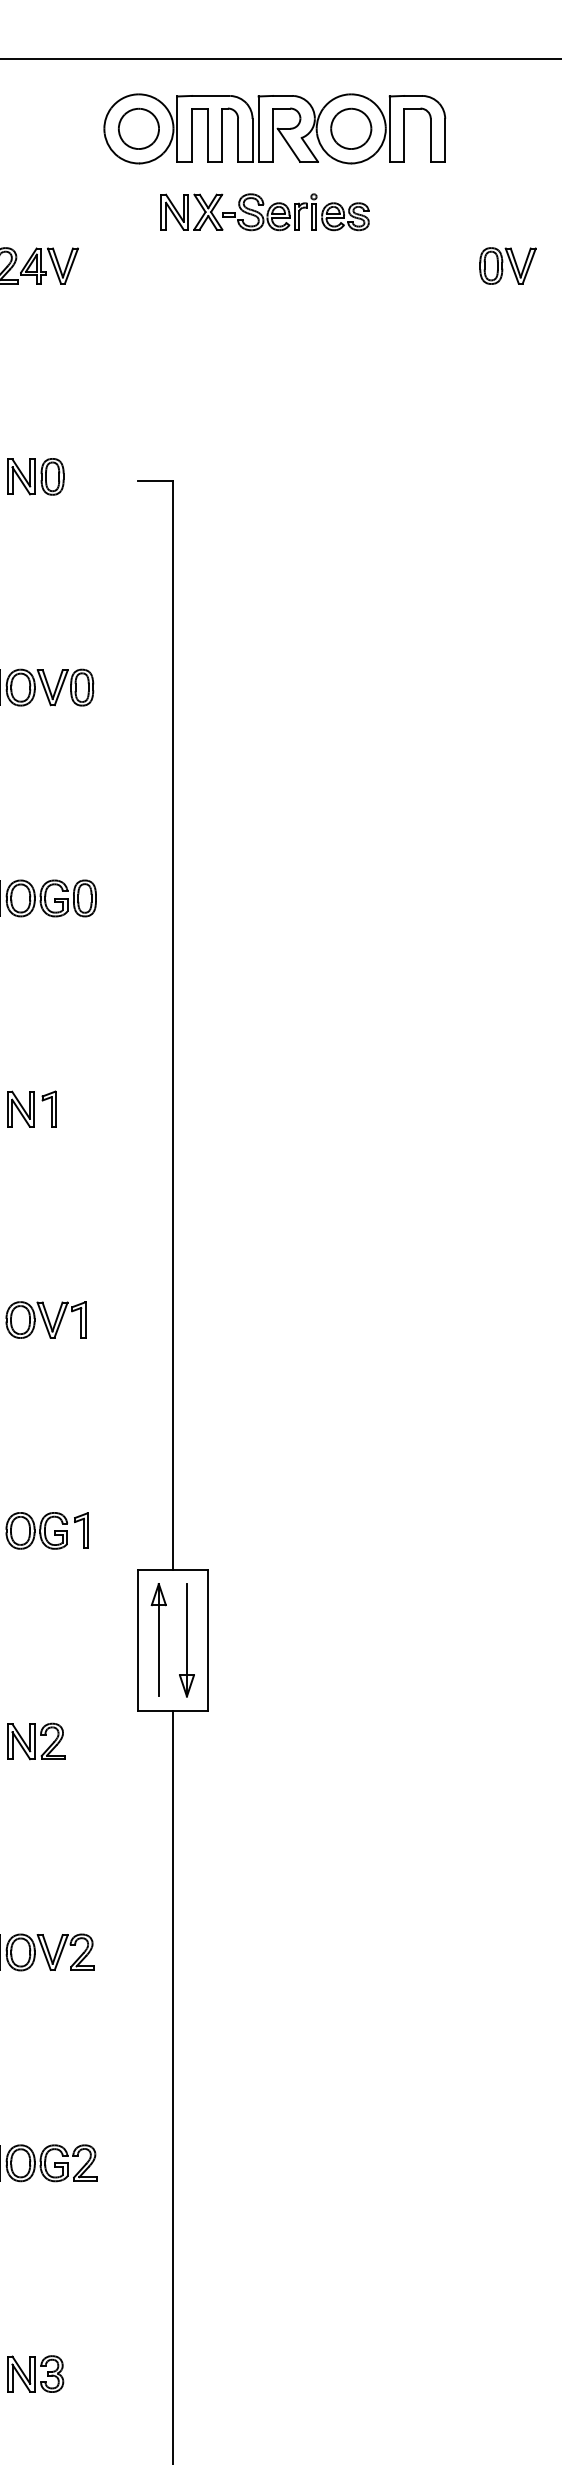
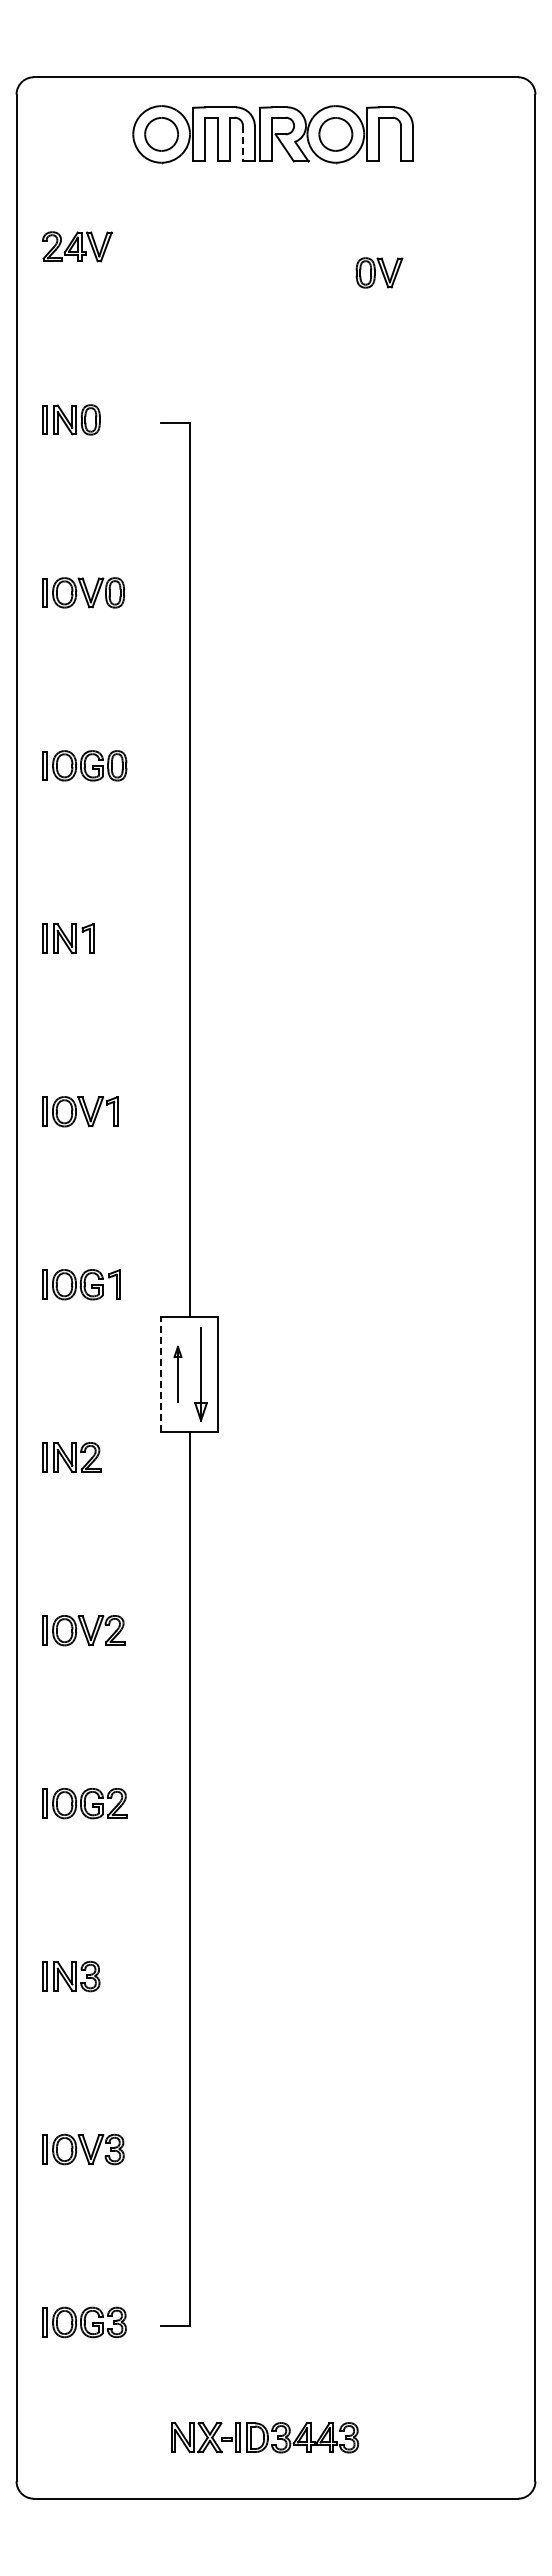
line: (238, 139) -> (243, 143), solid -> dashed
part: (265, 211) -> (265, 202), removed
part: (508, 265) -> (379, 272), moved
line: (137, 1640) -> (160, 1374), solid -> dashed
part: (158, 1640) -> (177, 1374), size x0.6

